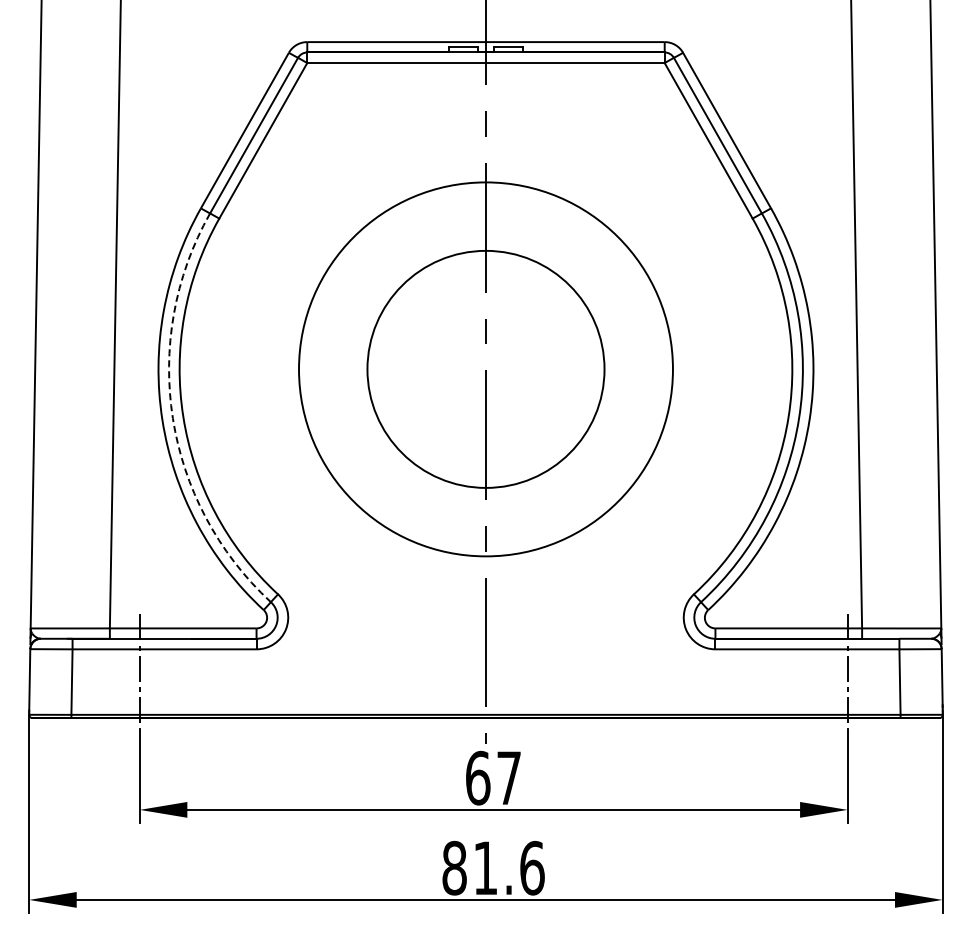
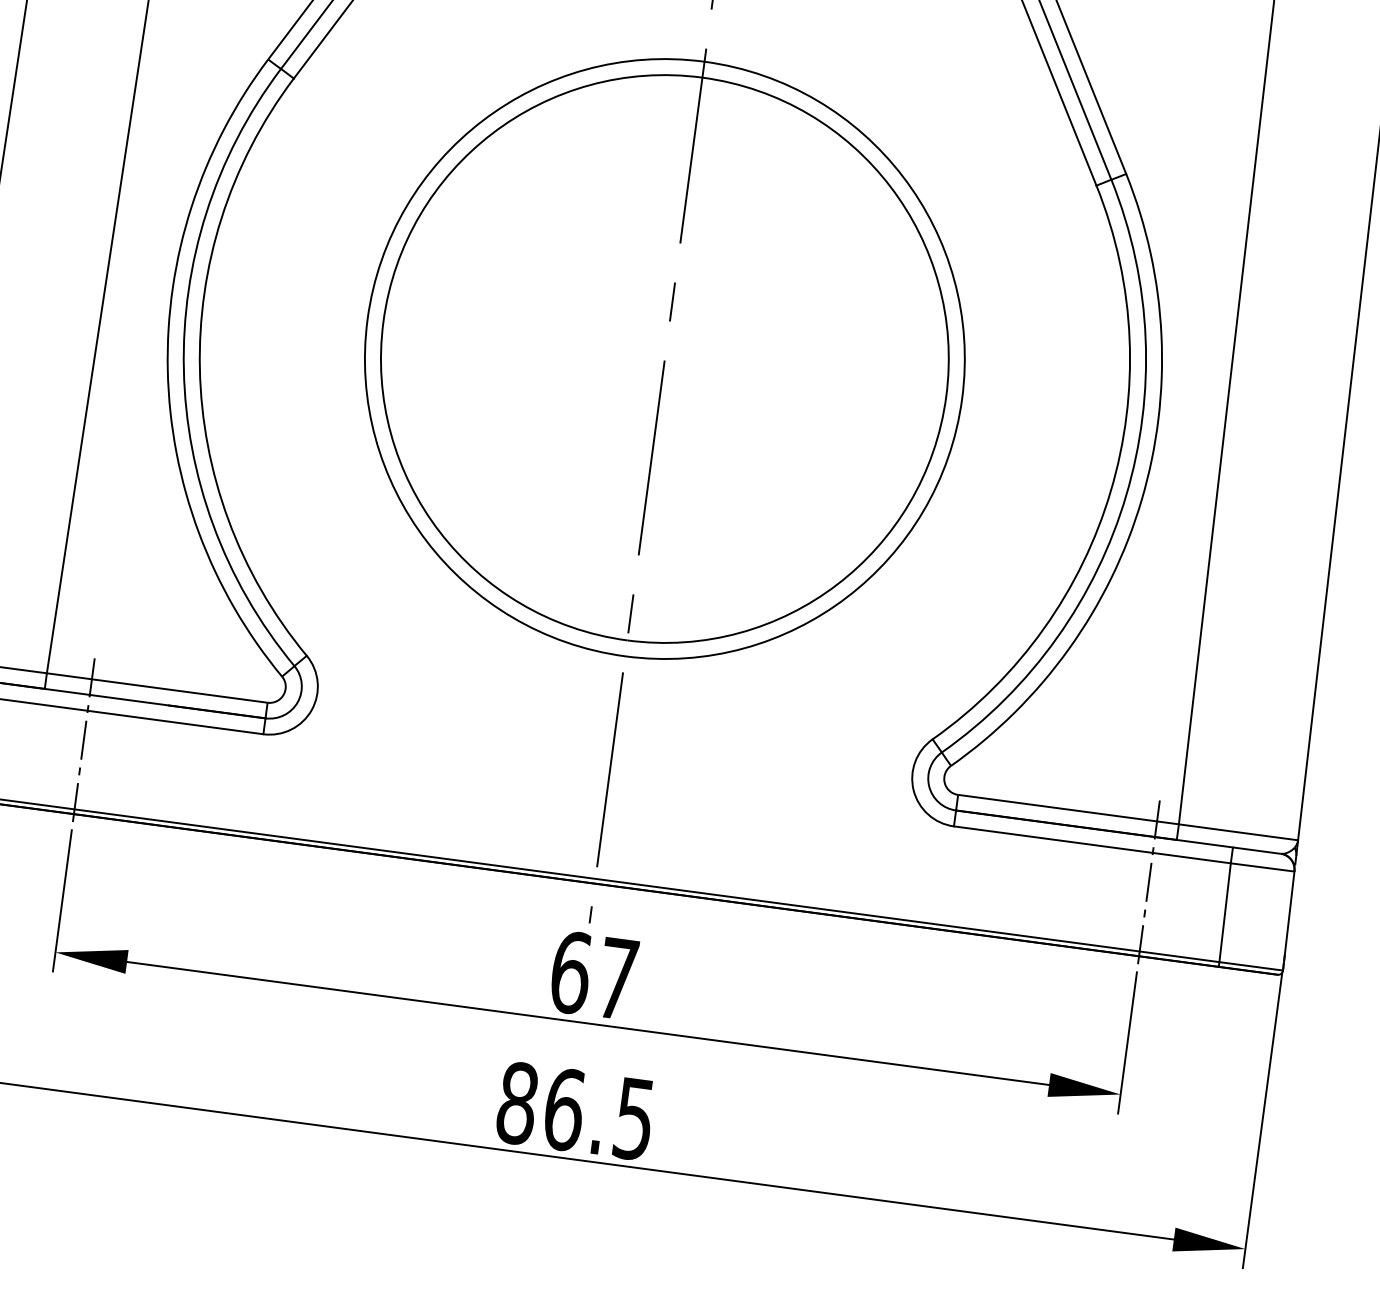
circle: (485, 368) -> (664, 357), size x1.67
arc: (172, 418) -> (183, 369), dashed -> solid
text: (508, 867) -> (598, 1113), 81.6 -> 86.5

